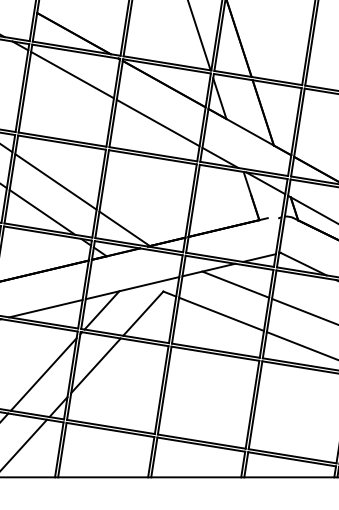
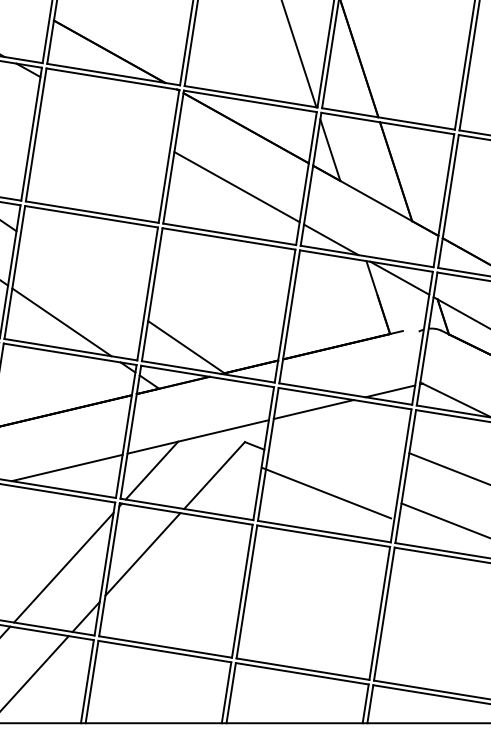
line: (72, 74) -> (107, 113), removed
line: (55, 181) -> (81, 275), removed
line: (235, 284) -> (354, 431), removed
line: (221, 313) -> (326, 491), moved

